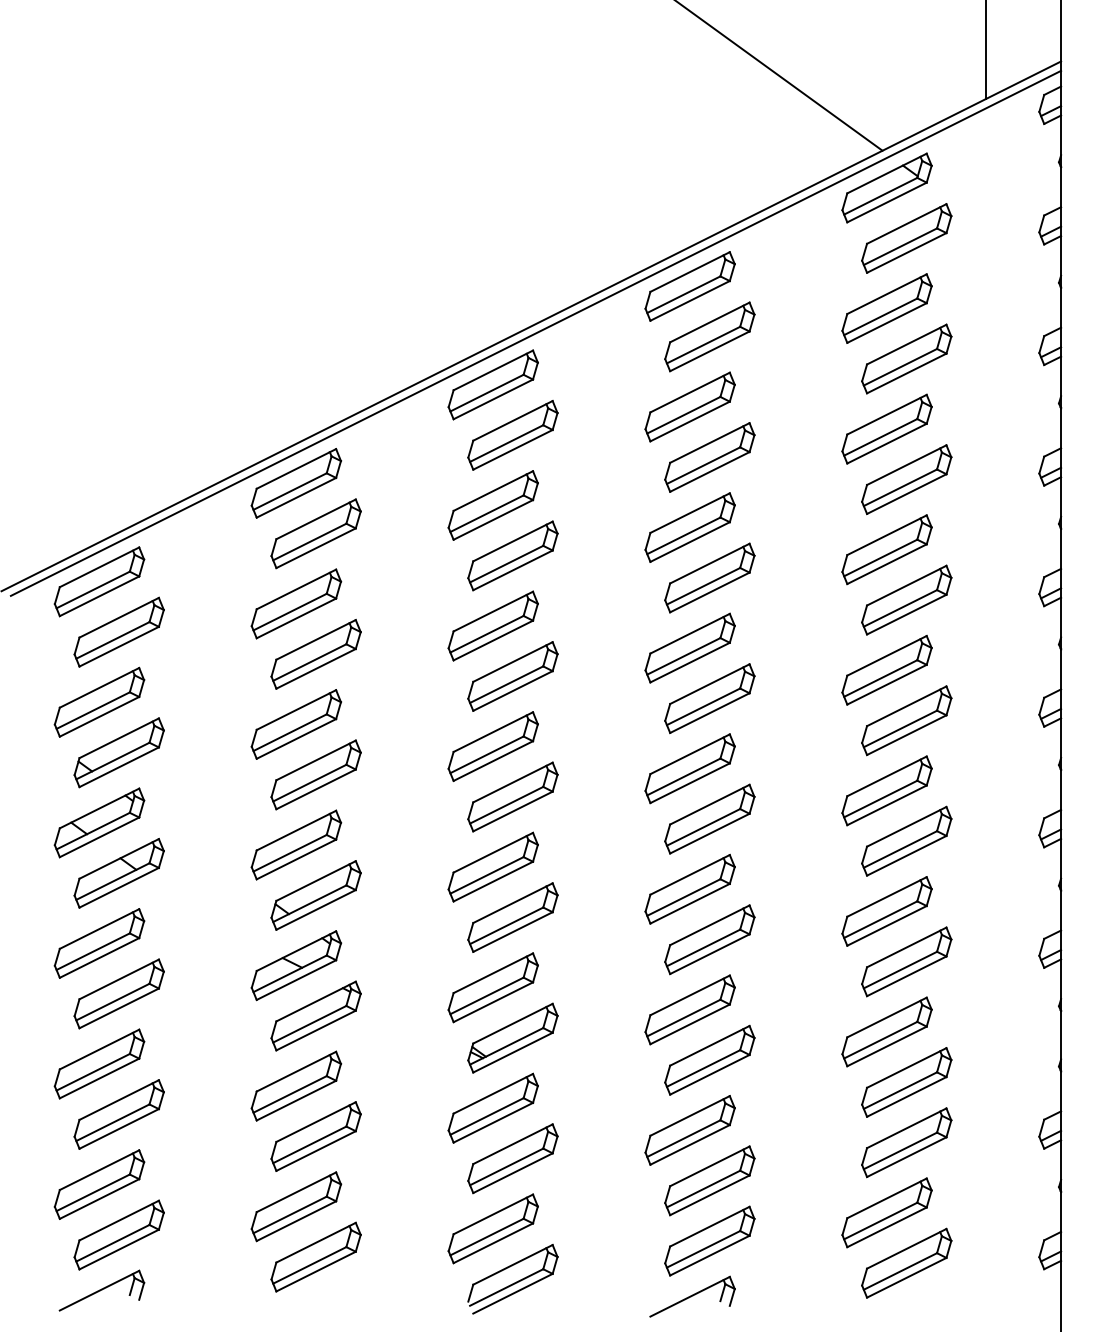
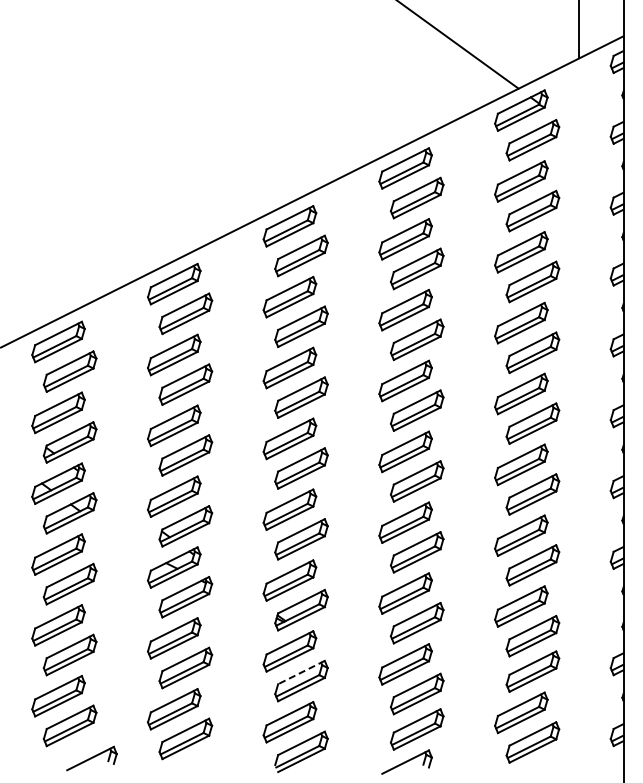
line: (535, 332) -> (314, 195), removed
line: (512, 1144) -> (301, 672), solid -> dashed
part: (101, 1290) -> (91, 758), moved

